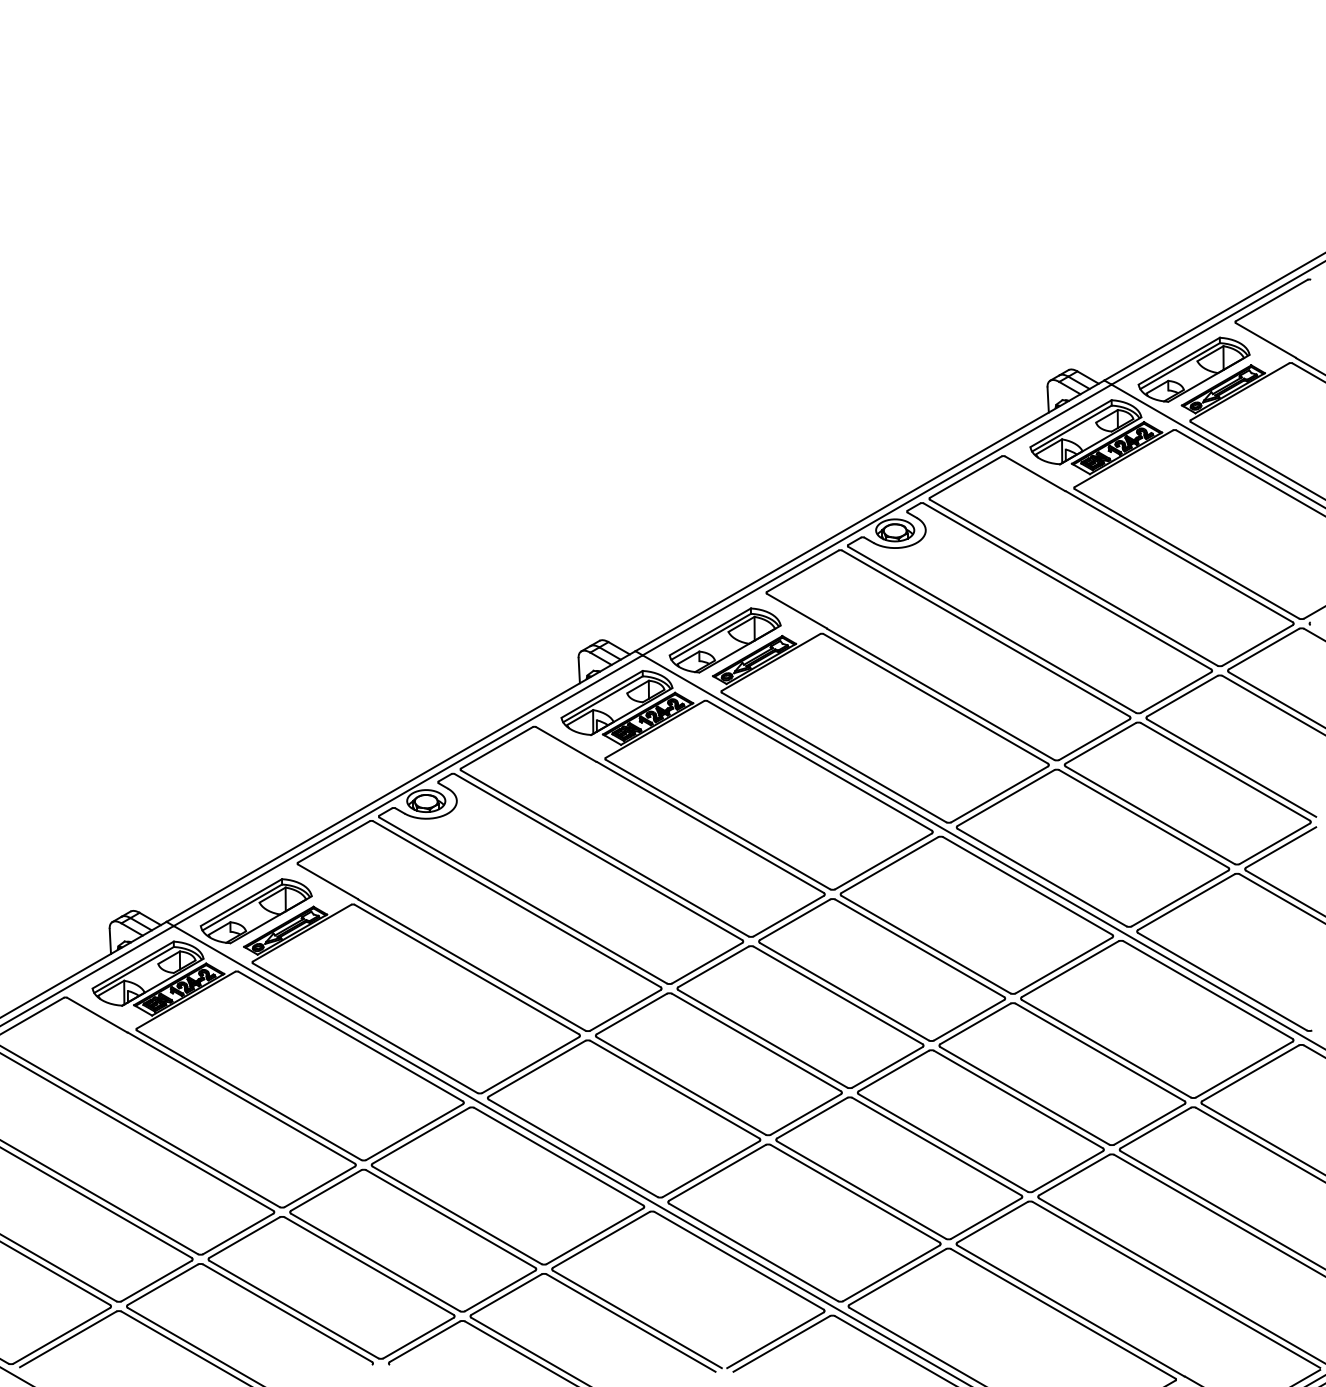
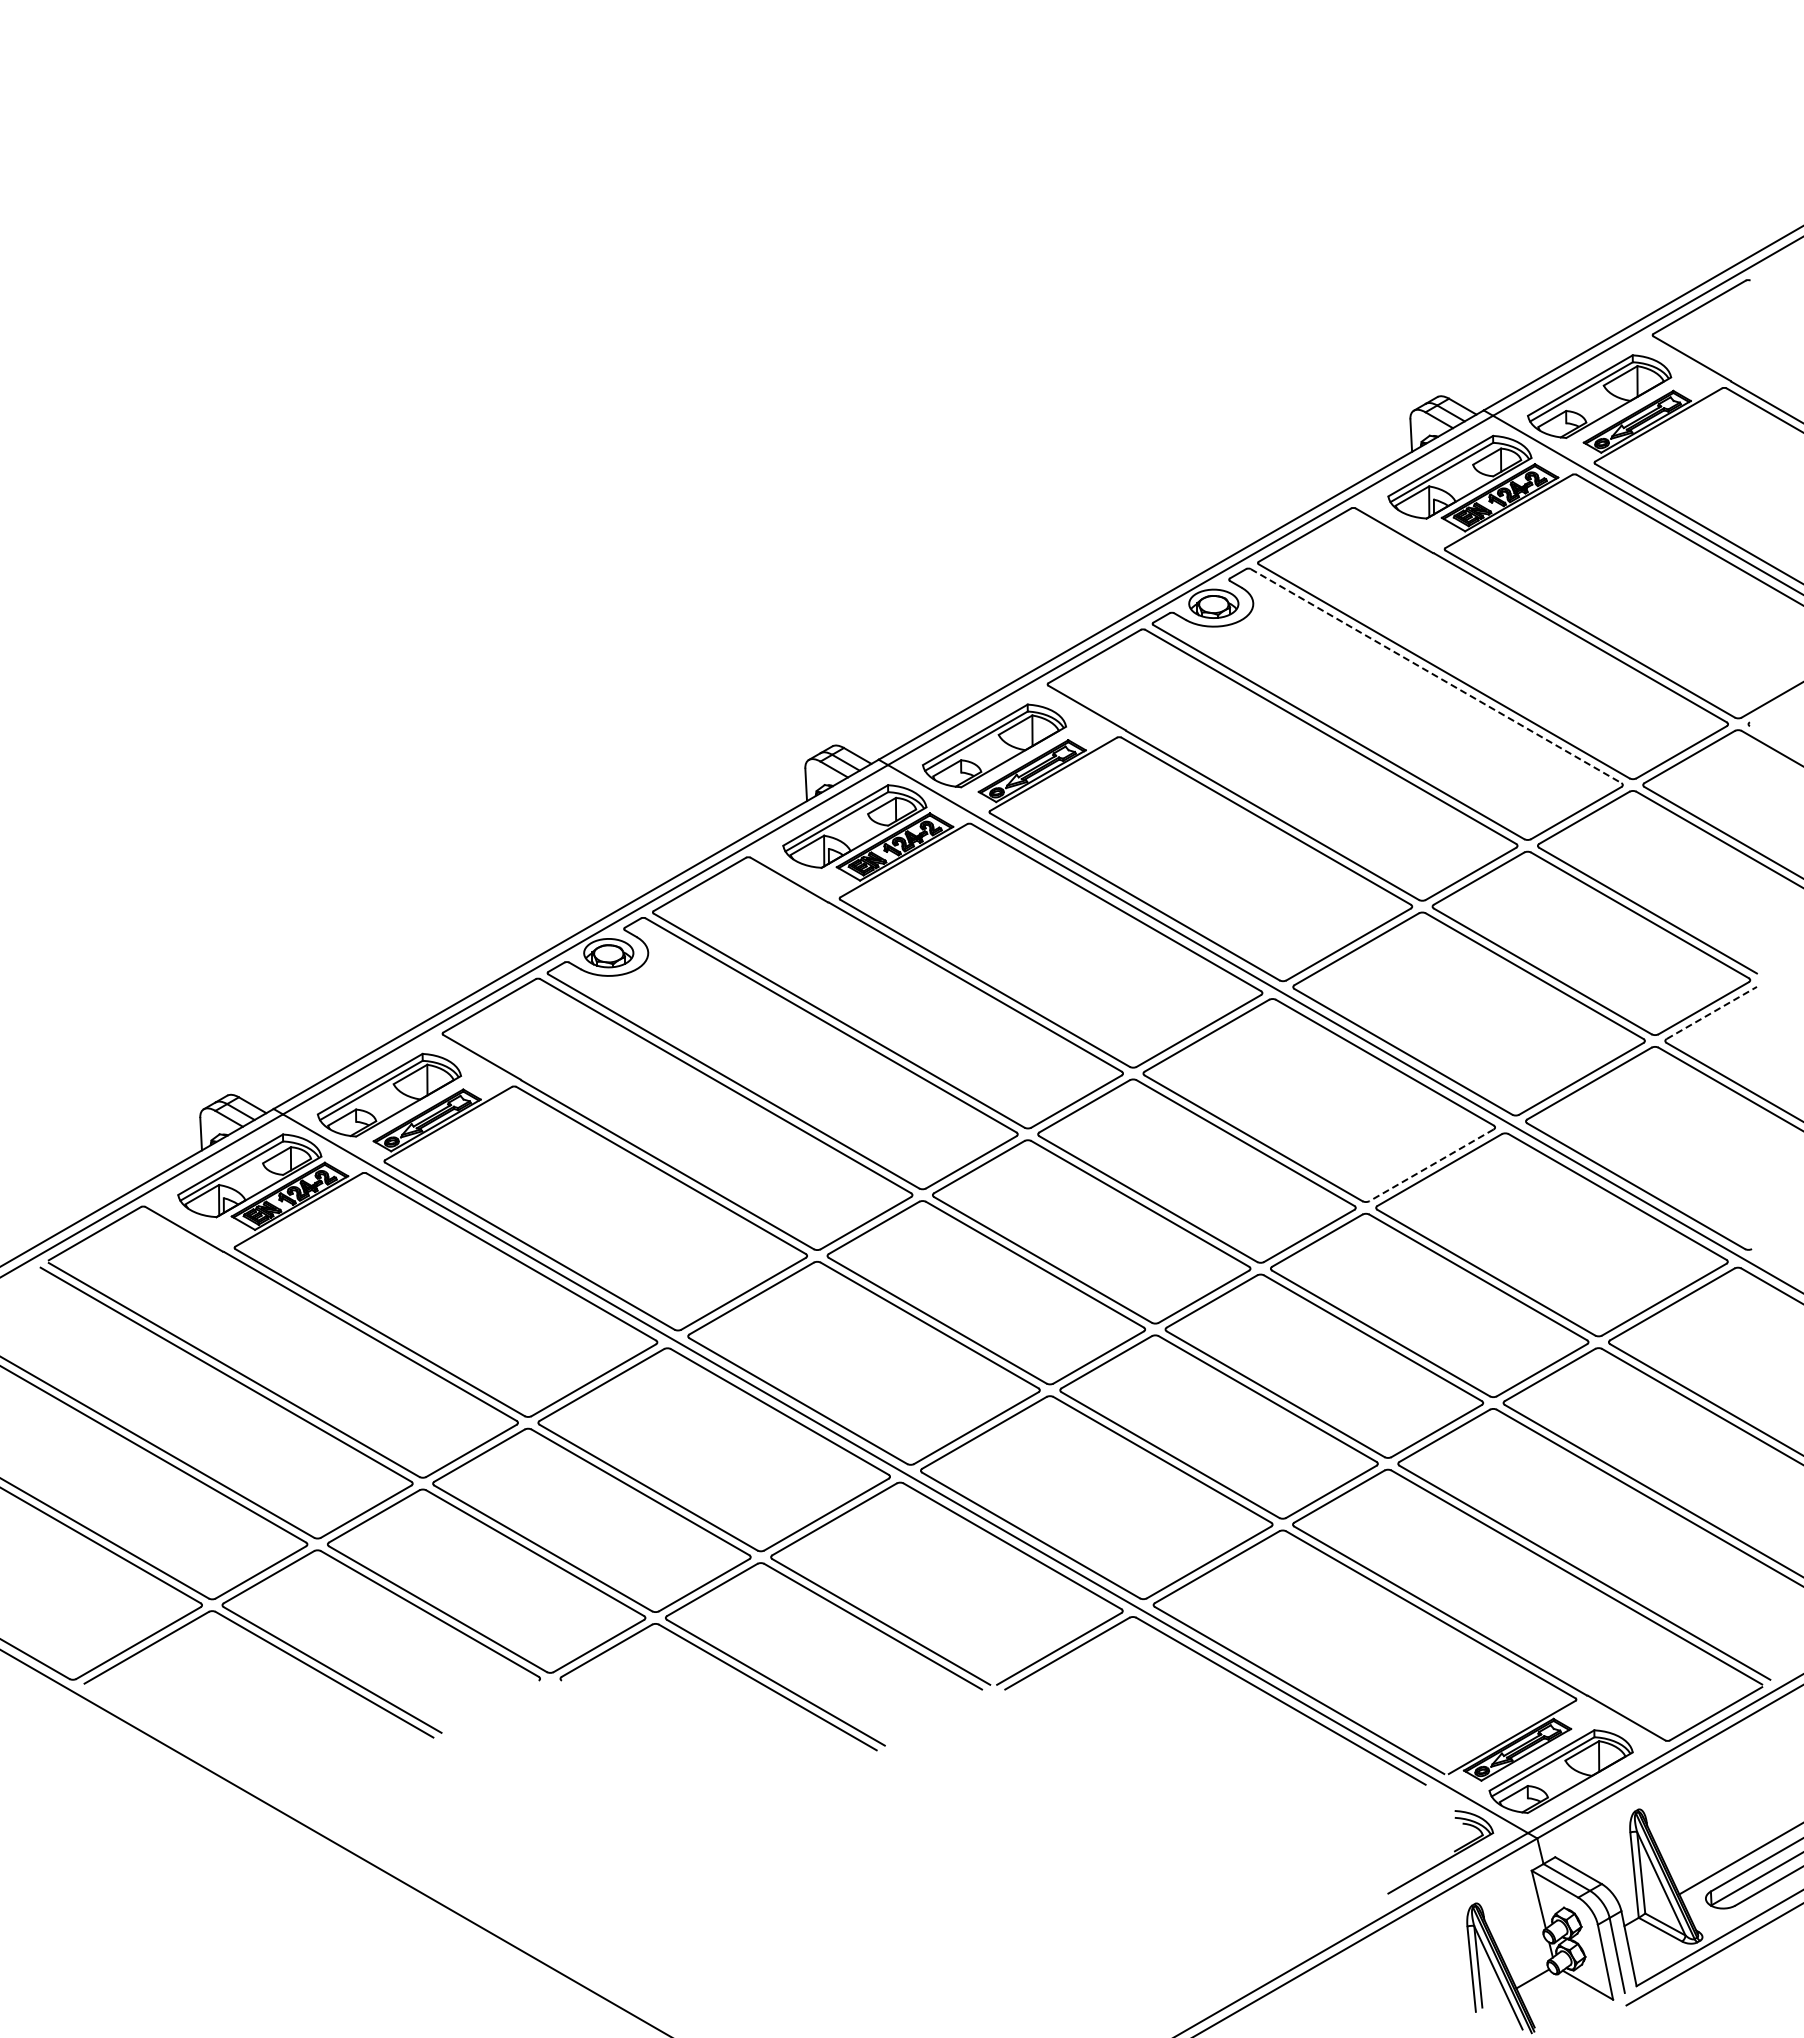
line: (1067, 586) -> (1436, 676), solid -> dashed
line: (1281, 847) -> (1712, 1012), solid -> dashed
line: (1063, 965) -> (1431, 1165), solid -> dashed

